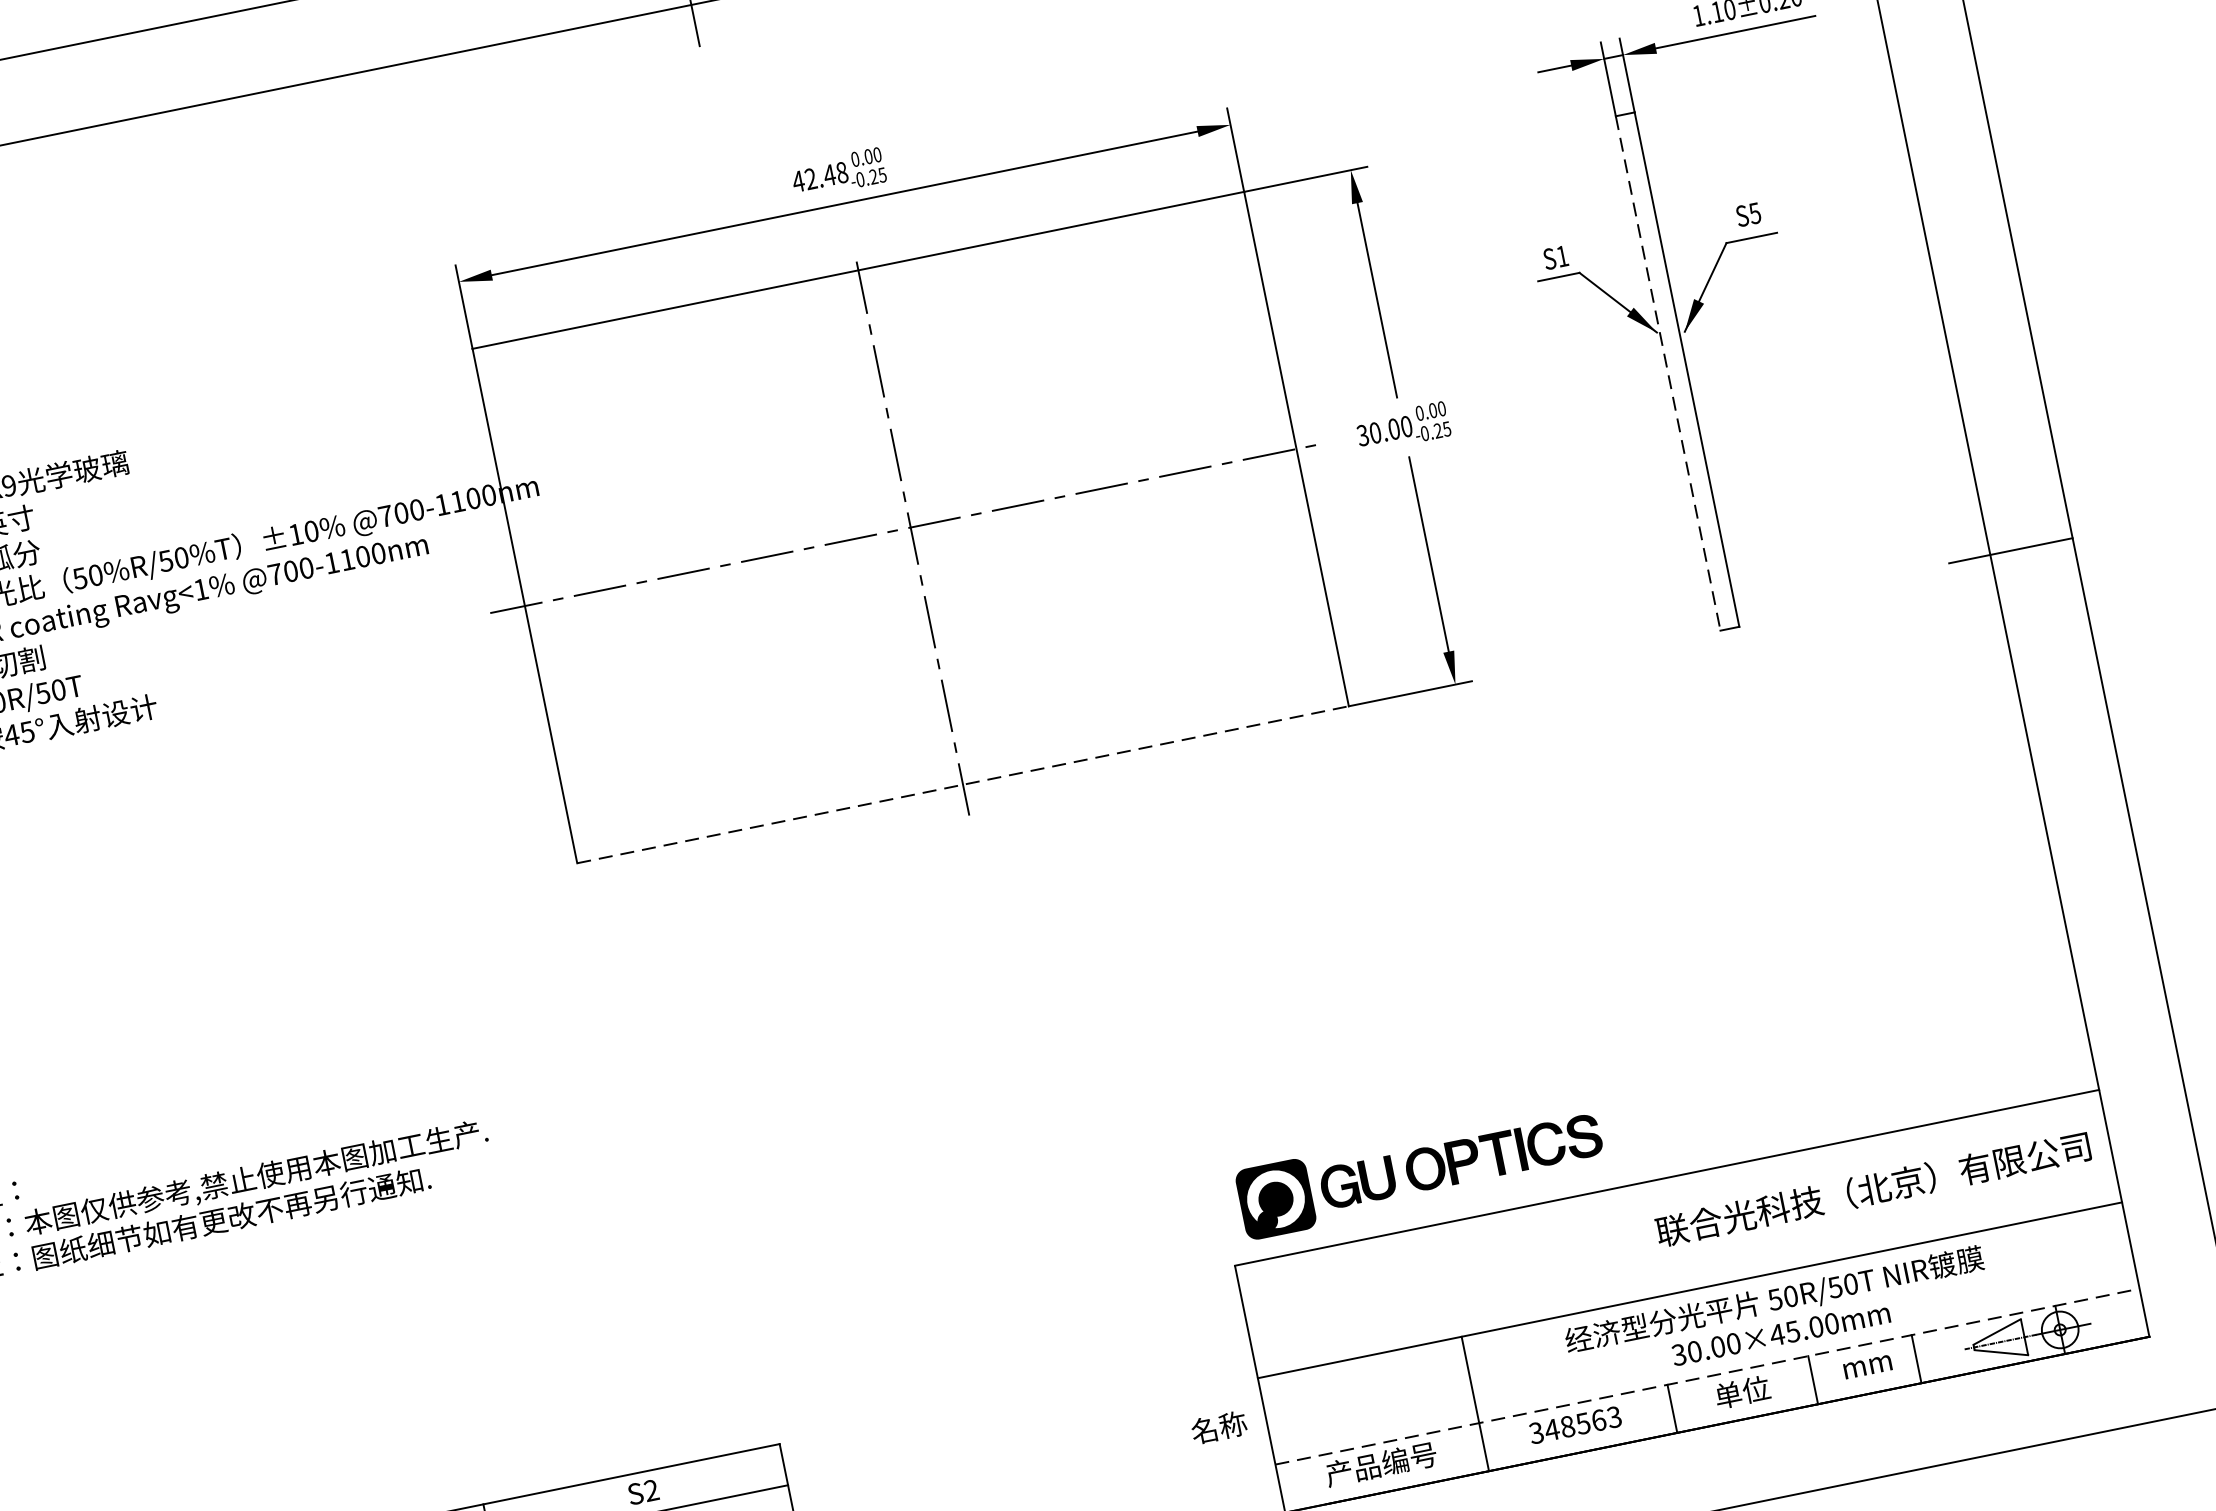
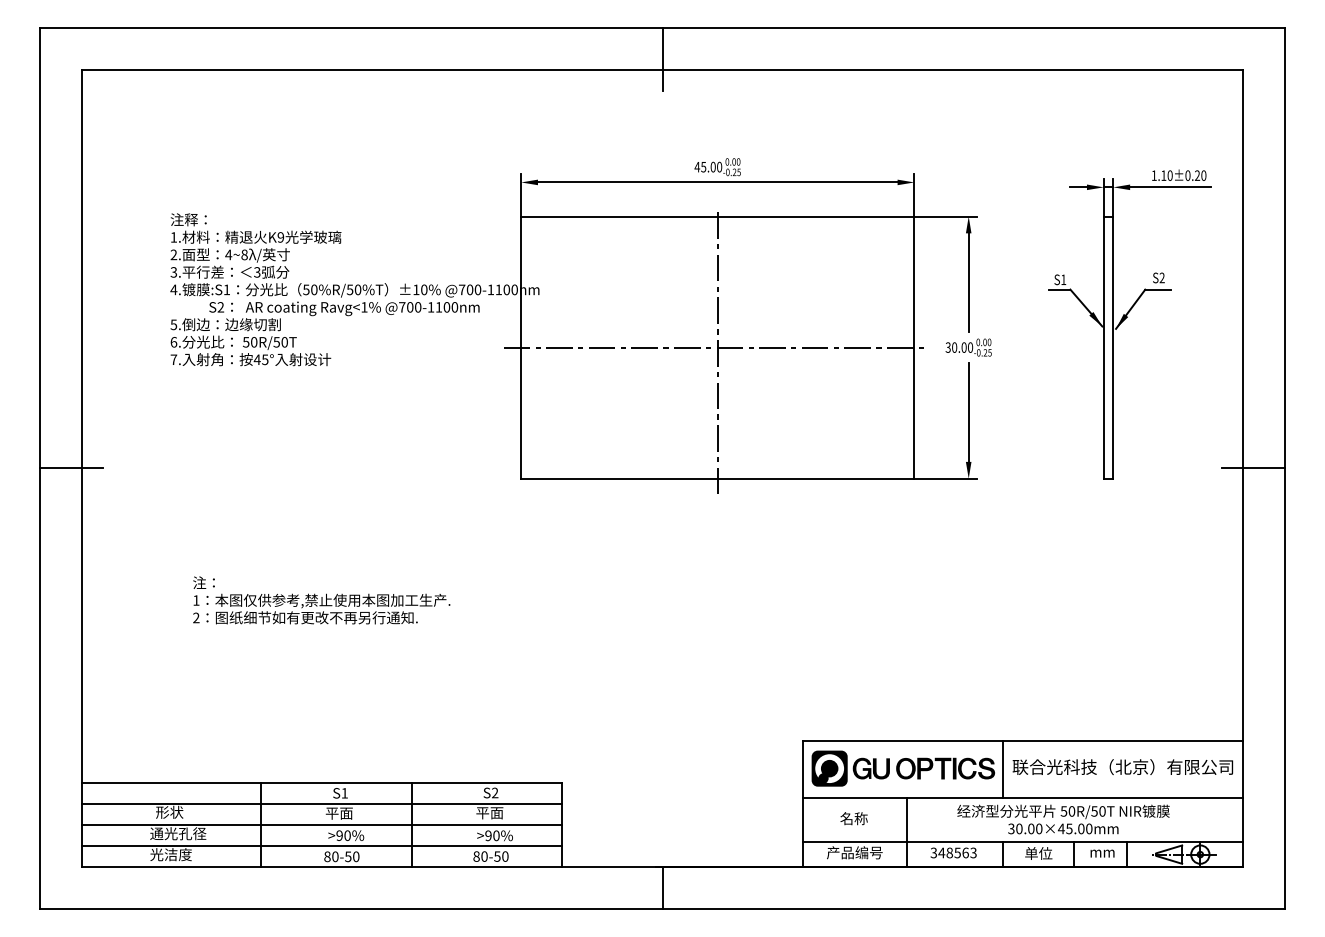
text: (826, 174) -> (711, 166), 42.48 -> 45.00
text: (1753, 212) -> (1161, 277), S5 -> S2
line: (1668, 375) -> (1103, 348), dashed -> solid
line: (962, 784) -> (717, 478), dashed -> solid
part: (1418, 1169) -> (902, 768), moved
line: (1637, 1241) -> (1002, 769), added
line: (1708, 1376) -> (1023, 842), dashed -> solid
text: (1217, 1427) -> (853, 818), moved

